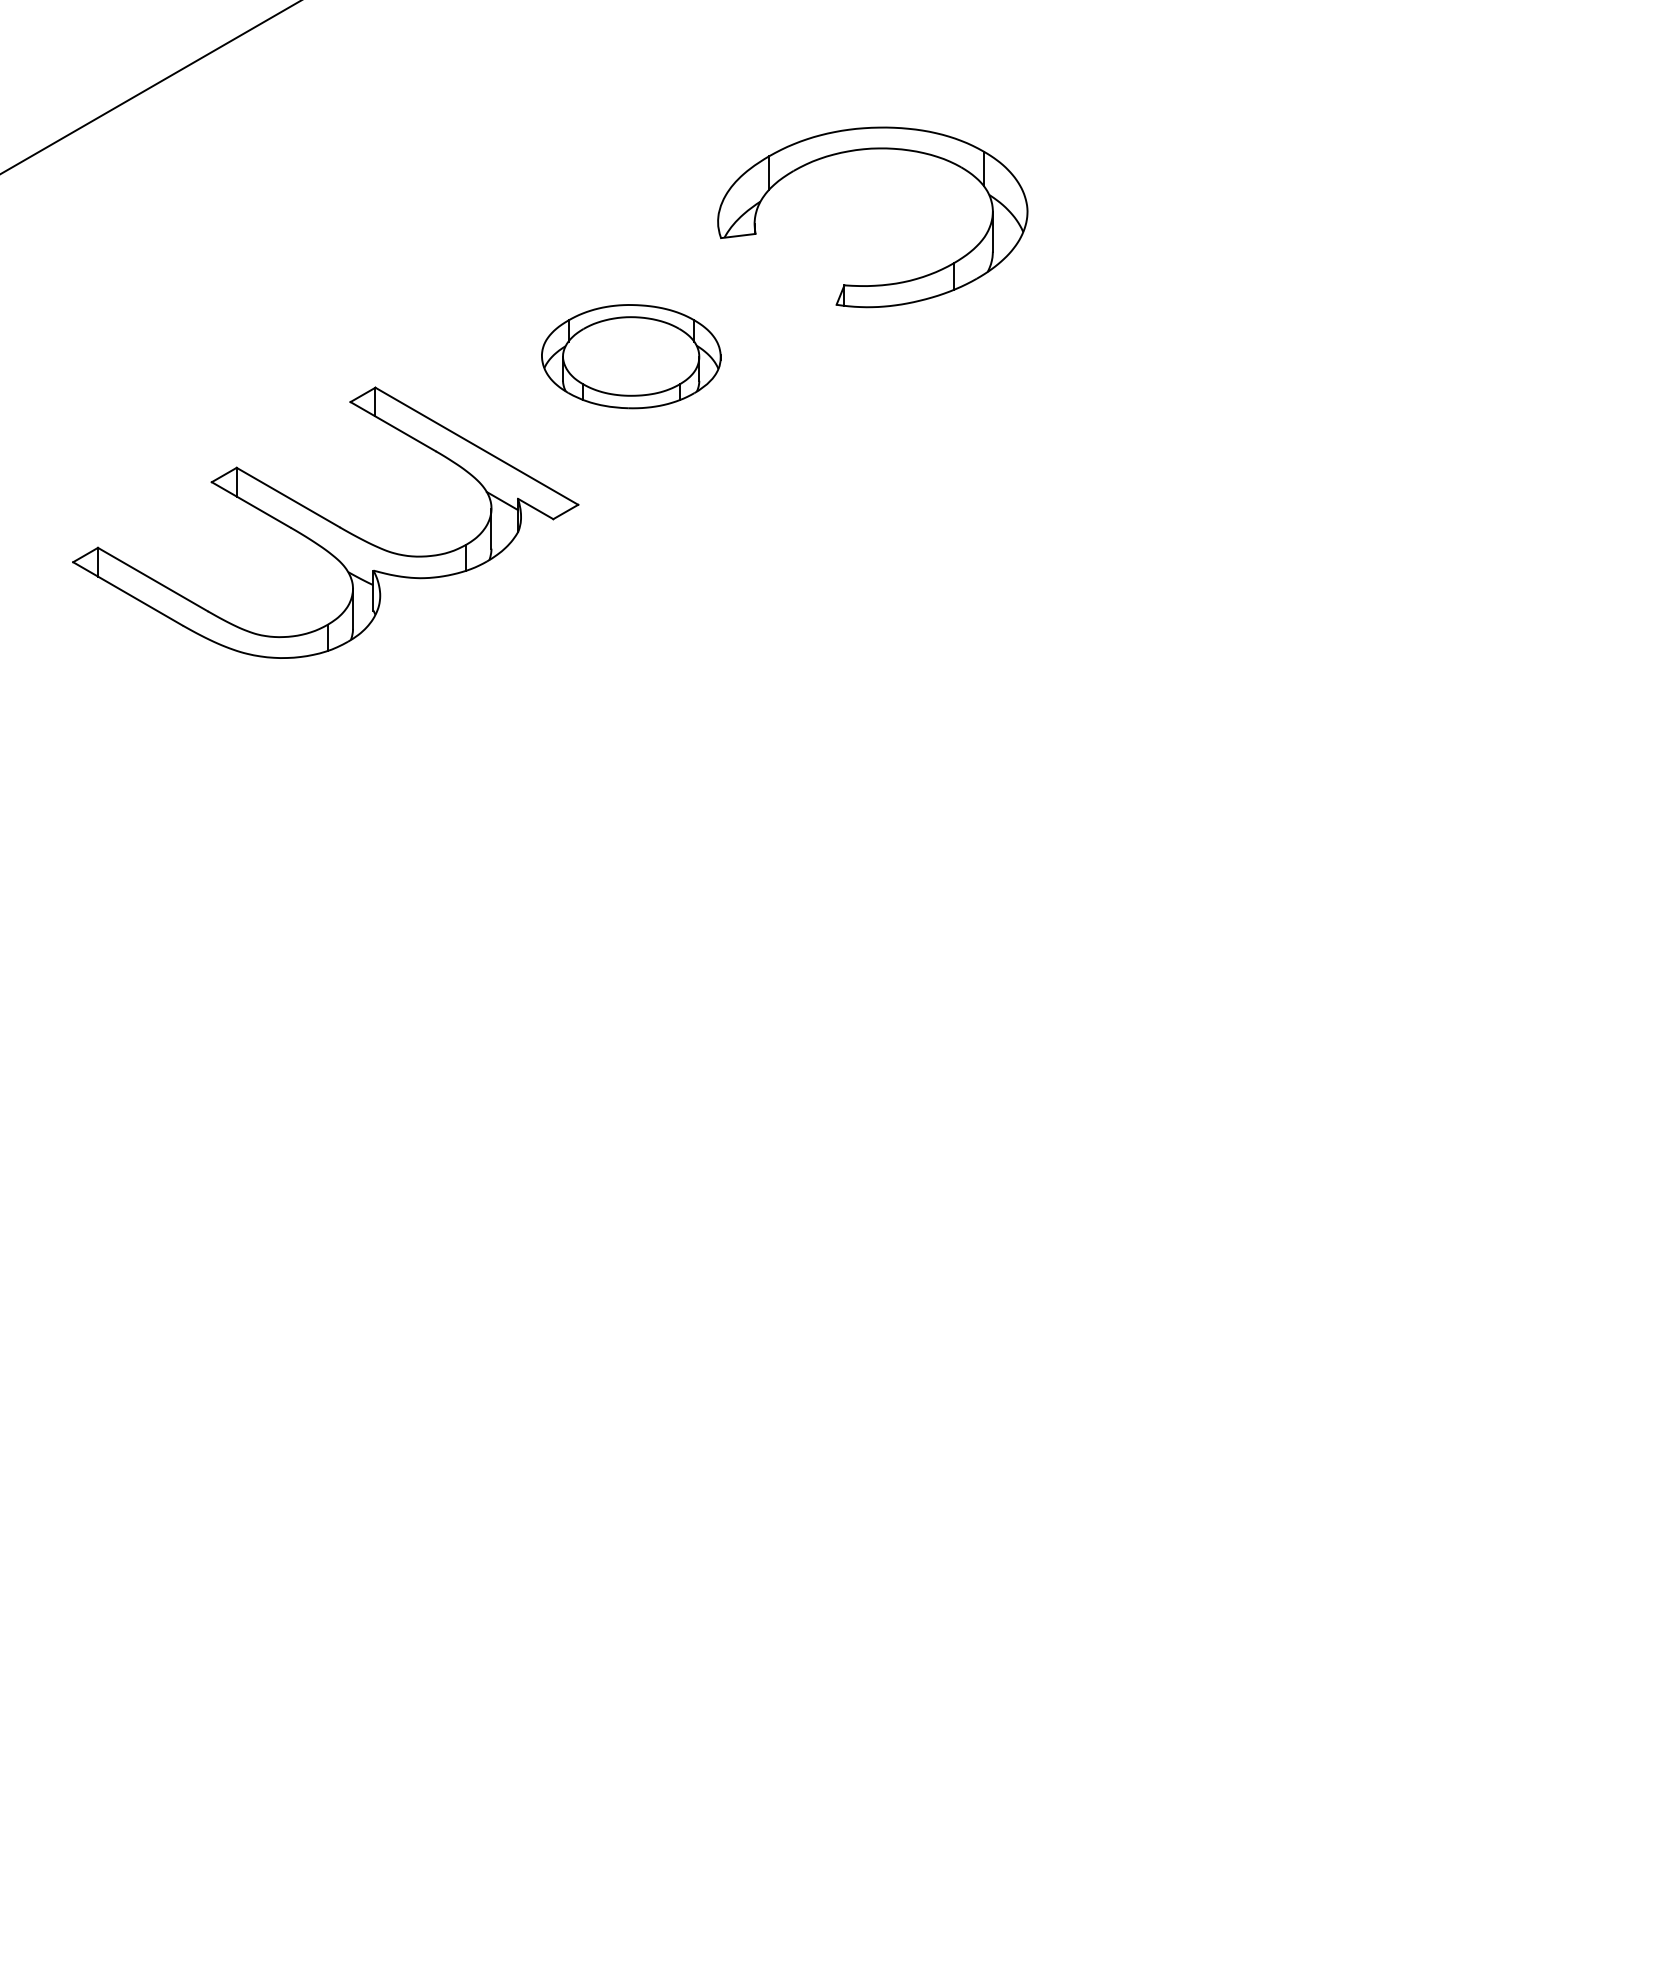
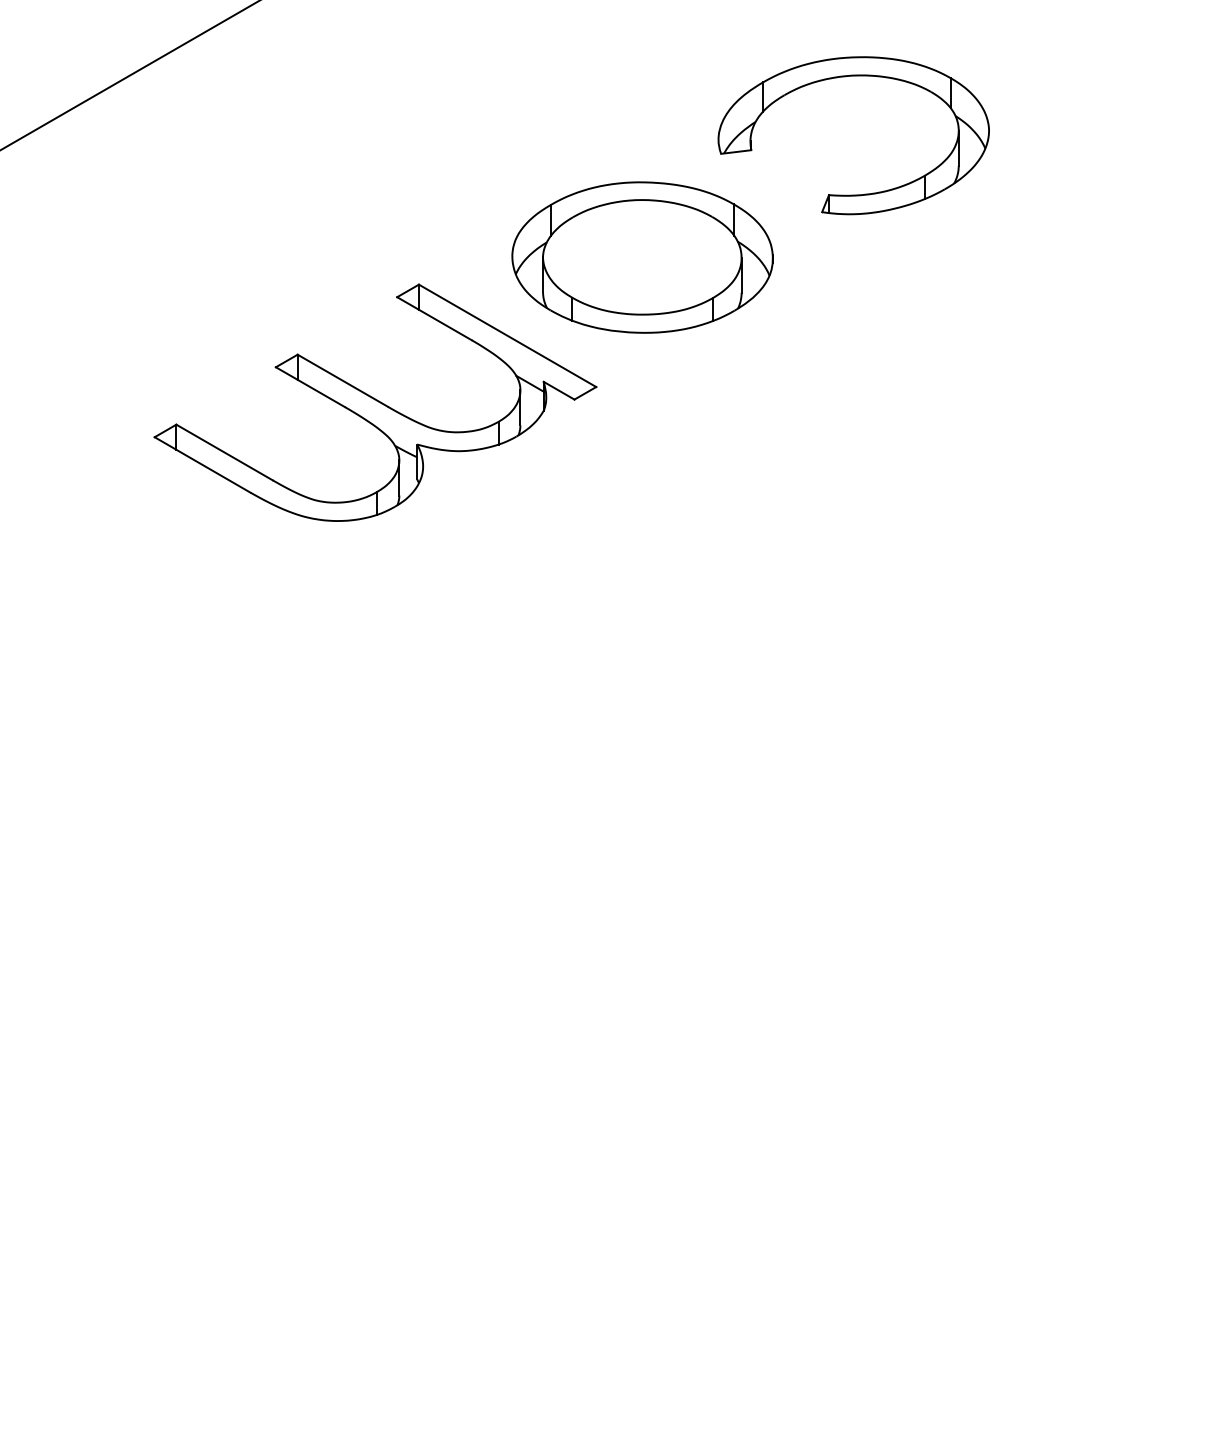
part: (631, 356) -> (642, 257), size x1.67

